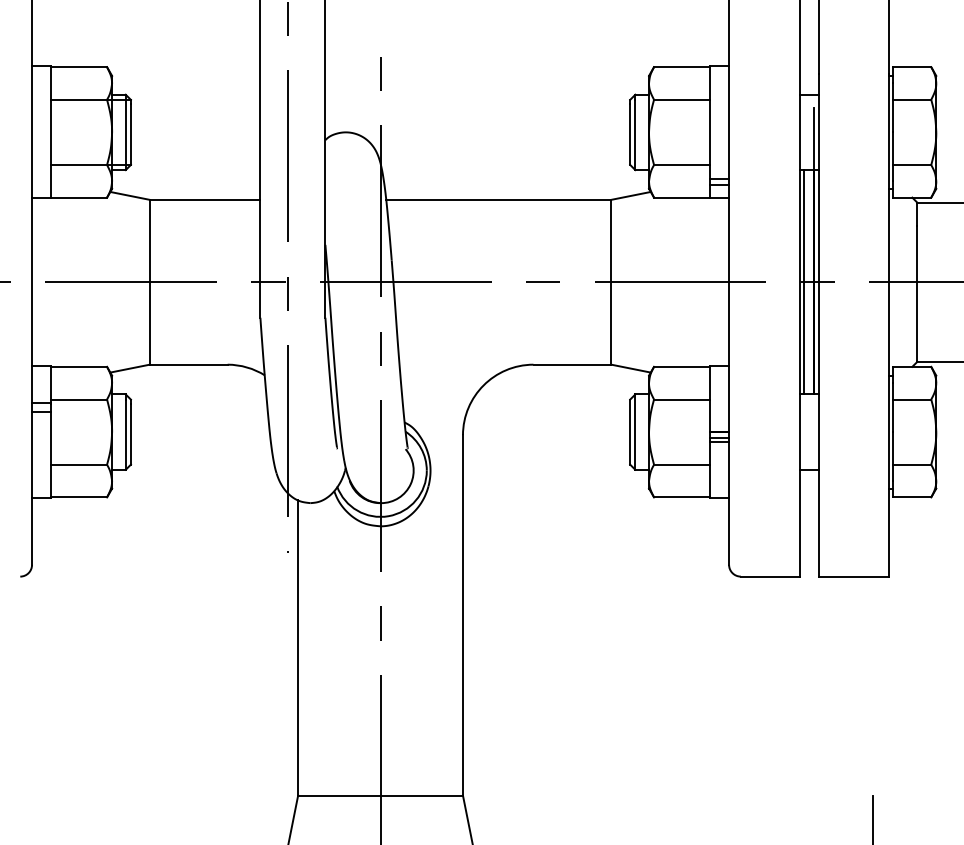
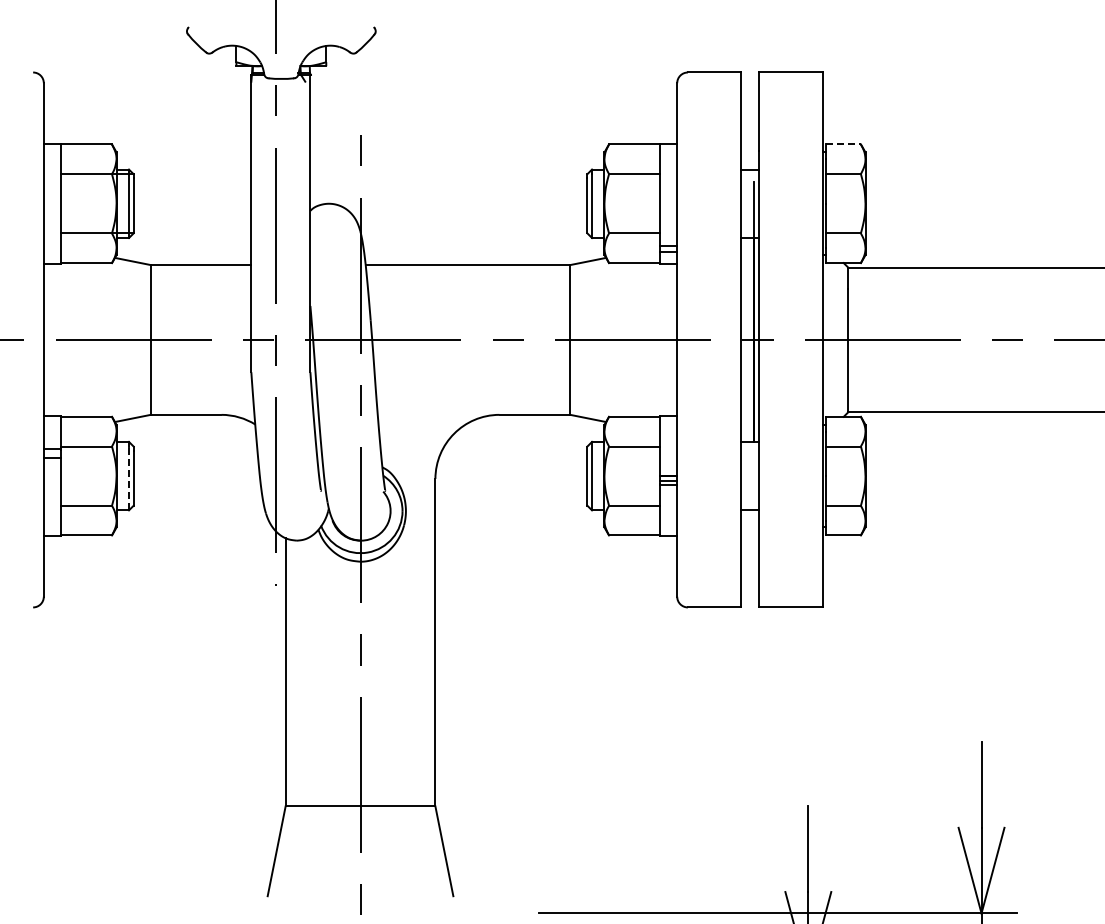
line: (913, 67) -> (844, 144), solid -> dashed
line: (804, 281) -> (745, 339), removed
line: (126, 434) -> (129, 478), solid -> dashed

